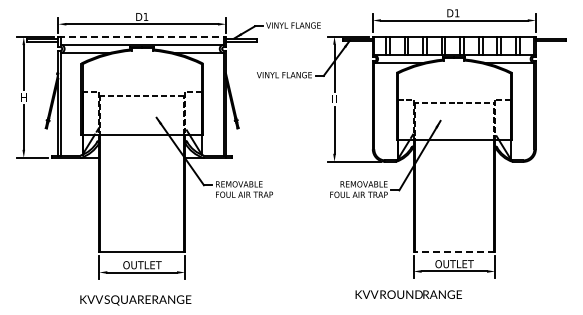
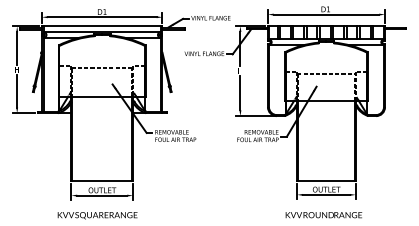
line: (142, 37) -> (102, 26), dashed -> solid
line: (454, 251) -> (326, 180), dashed -> solid
text: (408, 294) -> (323, 215), moved

